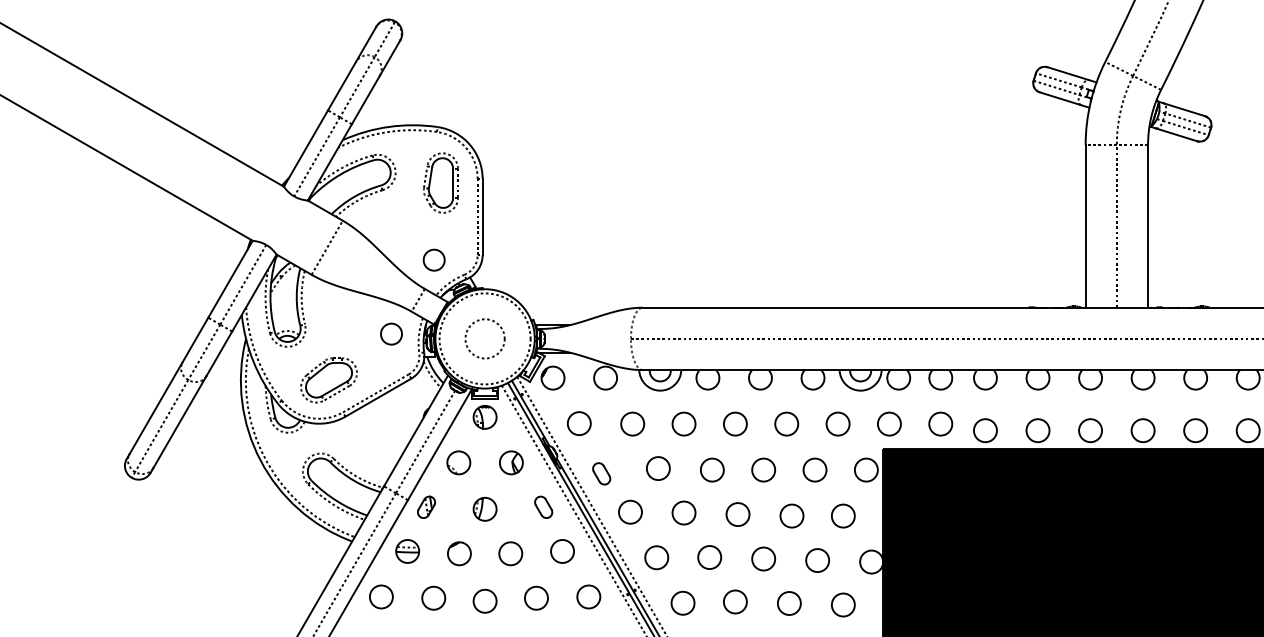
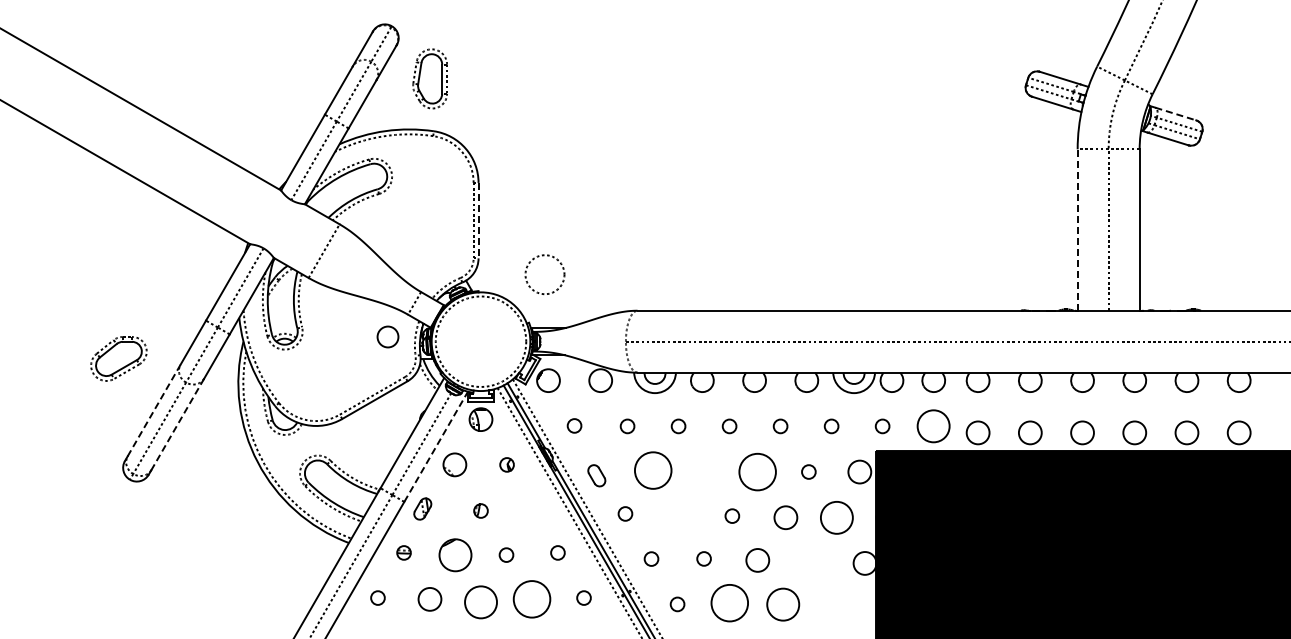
line: (1185, 110) -> (1176, 114), solid -> dashed
part: (440, 182) -> (429, 78), moved
line: (482, 216) -> (478, 220), solid -> dashed
line: (1085, 226) -> (1077, 230), solid -> dashed
circle: (434, 260) -> (430, 263), removed
circle: (484, 338) -> (544, 274), moved
part: (328, 379) -> (118, 358), moved
line: (156, 408) -> (154, 410), solid -> dashed
line: (179, 422) -> (177, 424), solid -> dashed
circle: (579, 423) -> (574, 425), size x0.6
circle: (632, 424) -> (627, 426), size x0.6
circle: (683, 424) -> (678, 426), size x0.6
circle: (735, 424) -> (729, 426), size x0.6
circle: (786, 424) -> (780, 426), size x0.6
circle: (837, 424) -> (831, 426), size x0.6
circle: (889, 424) -> (882, 426), size x0.6
circle: (940, 424) -> (933, 426), size x1.4
line: (440, 444) -> (436, 446), solid -> dashed
part: (510, 462) -> (506, 464), size x0.6
circle: (657, 468) -> (652, 470), size x1.6
circle: (712, 469) -> (706, 471), removed
circle: (763, 469) -> (757, 471), size x1.6
circle: (814, 469) -> (808, 471), size x0.6
part: (542, 506) -> (538, 508), removed
part: (484, 508) -> (480, 510), size x0.6
circle: (630, 511) -> (625, 513), size x0.6
circle: (683, 512) -> (678, 514), removed
circle: (738, 513) -> (732, 515), size x0.6
circle: (842, 515) -> (836, 517), size x1.4
part: (407, 551) -> (403, 552), size x0.6
circle: (562, 551) -> (557, 552), size x0.6
part: (459, 553) -> (455, 554), size x1.4
circle: (510, 553) -> (506, 554), size x0.6
circle: (656, 557) -> (651, 558), size x0.6
circle: (709, 557) -> (703, 558), size x0.6
circle: (817, 560) -> (811, 561), removed
circle: (380, 596) -> (377, 597), size x0.6
circle: (588, 596) -> (583, 597), size x0.6
circle: (535, 598) -> (531, 599), size x1.6
circle: (484, 601) -> (480, 602), size x1.4
circle: (735, 601) -> (729, 602), size x1.6
circle: (682, 603) -> (677, 604), size x0.6
circle: (789, 603) -> (783, 604), size x1.4
circle: (842, 604) -> (836, 605), removed

